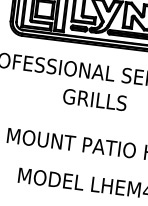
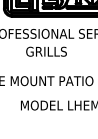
text: (94, 99) -> (46, 51), moved

